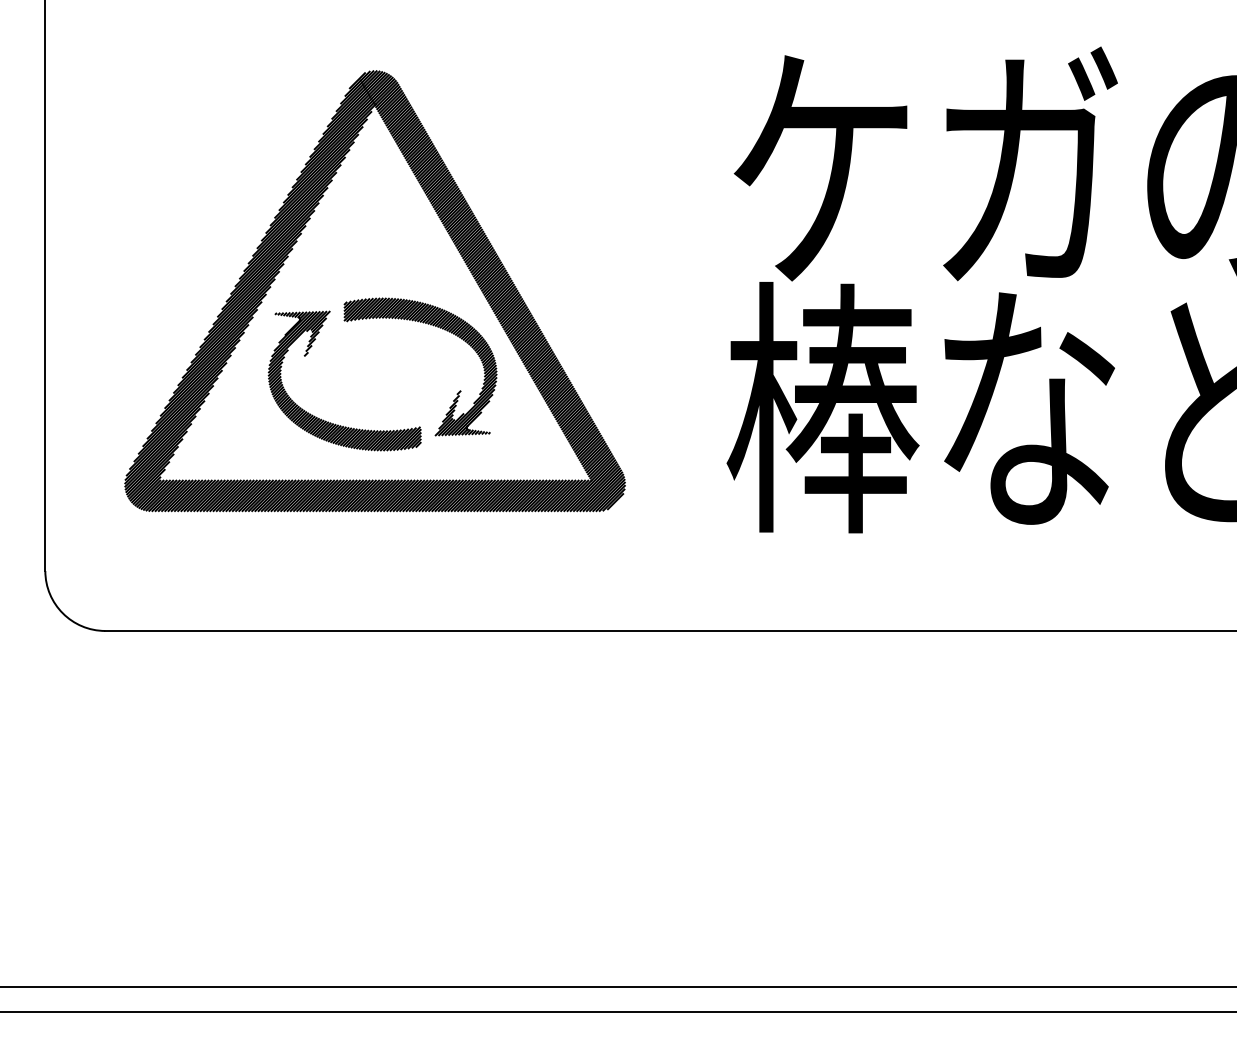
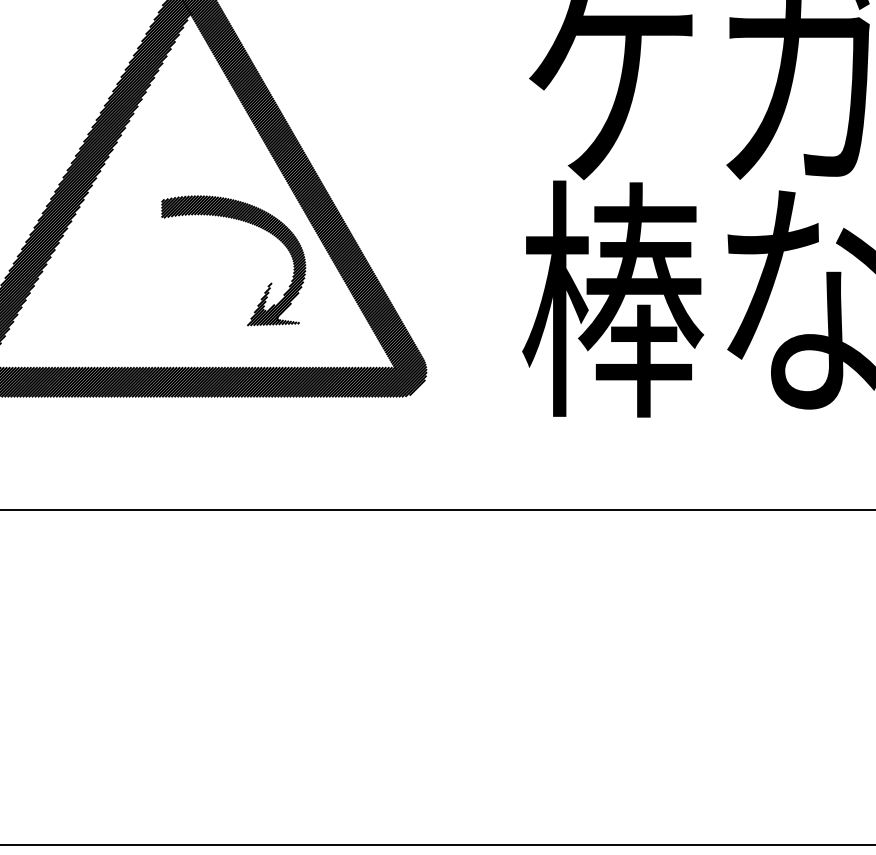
part: (335, 423) -> (153, 314), removed

